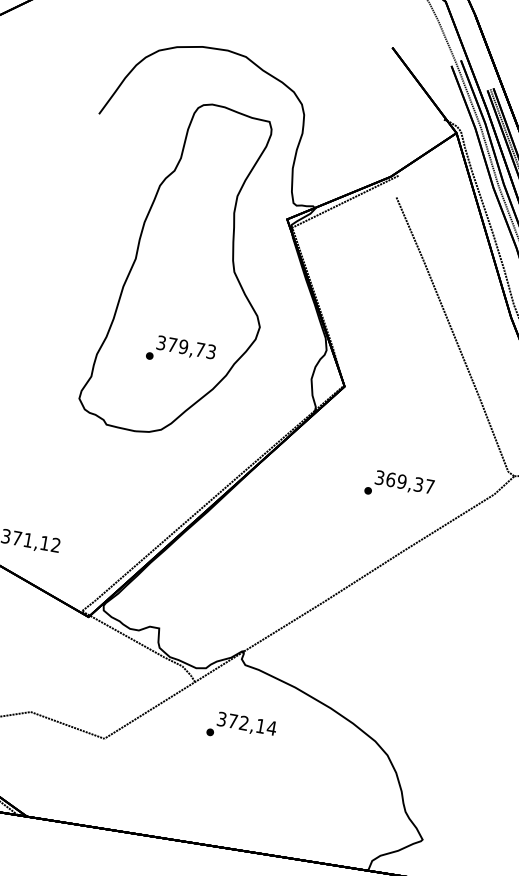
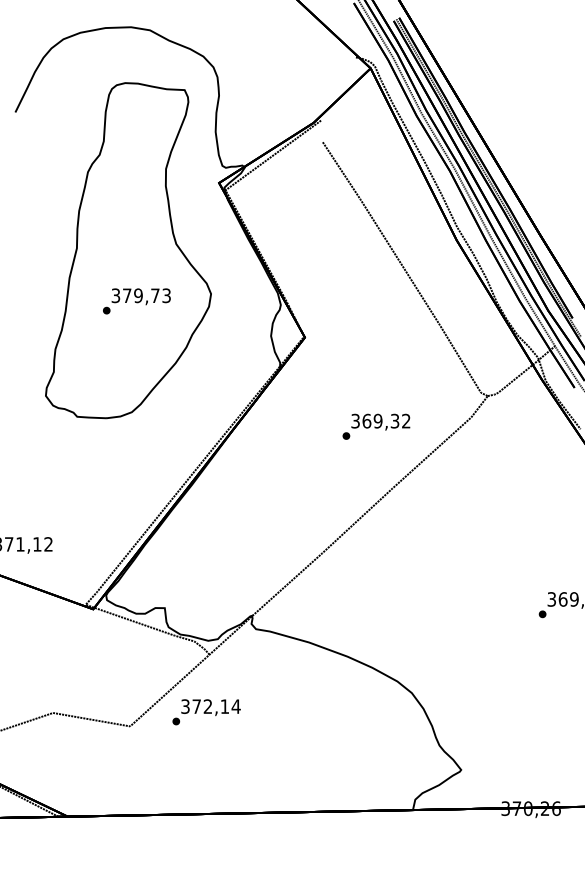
text: (180, 352) -> (136, 301), moved
text: (430, 486) -> (406, 420), 369,37 -> 369,32
text: (241, 728) -> (206, 712), moved

